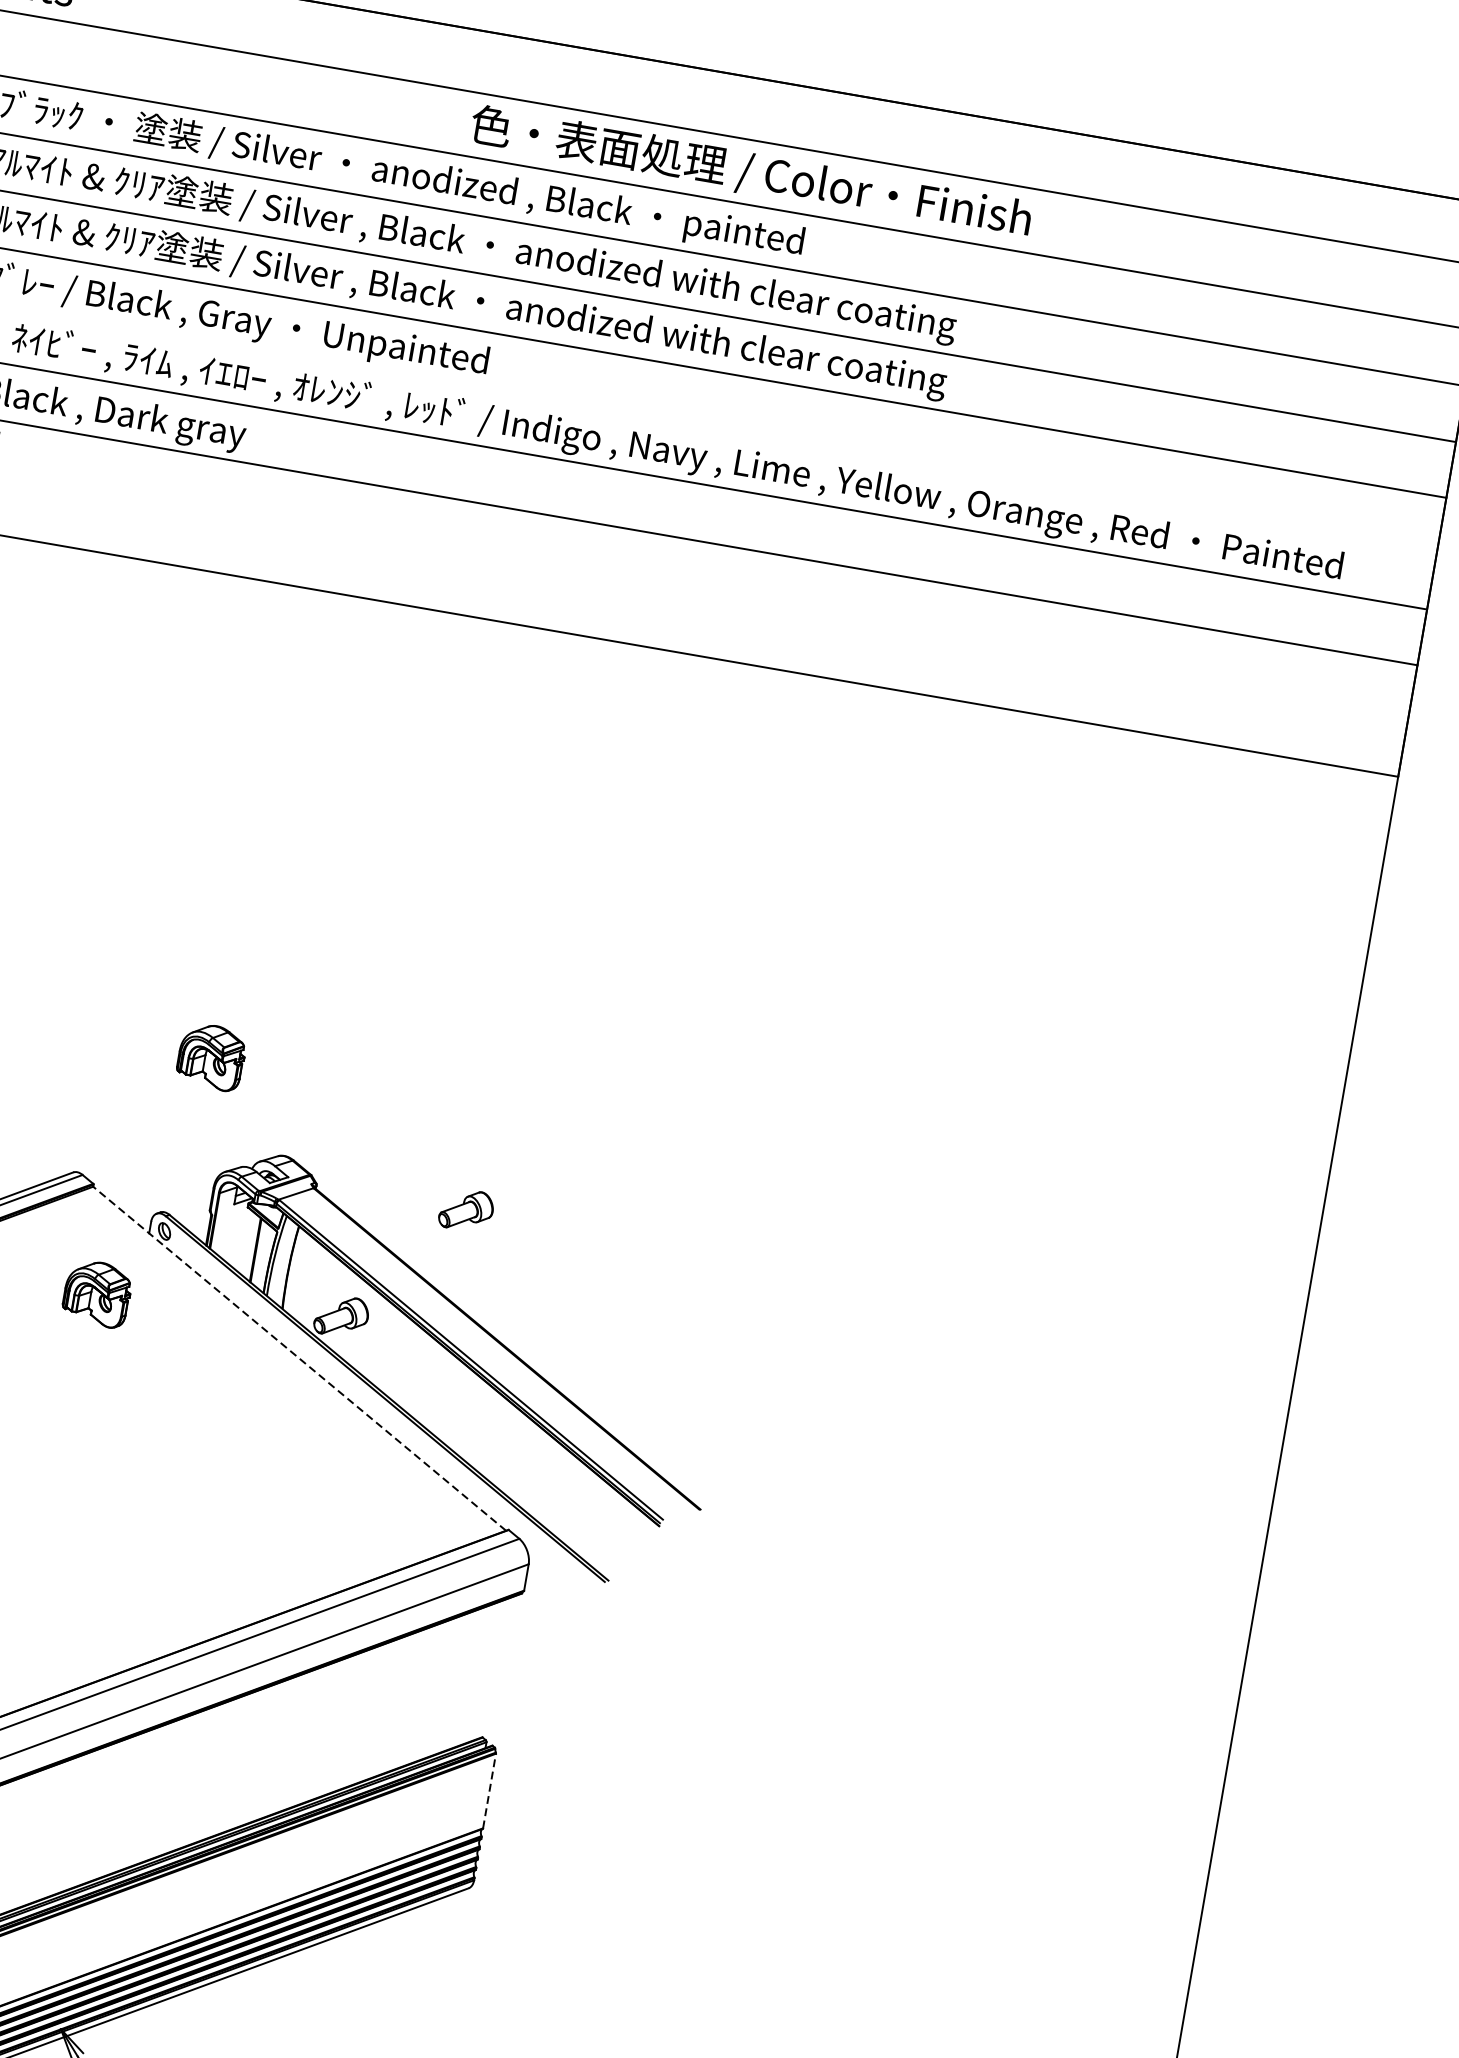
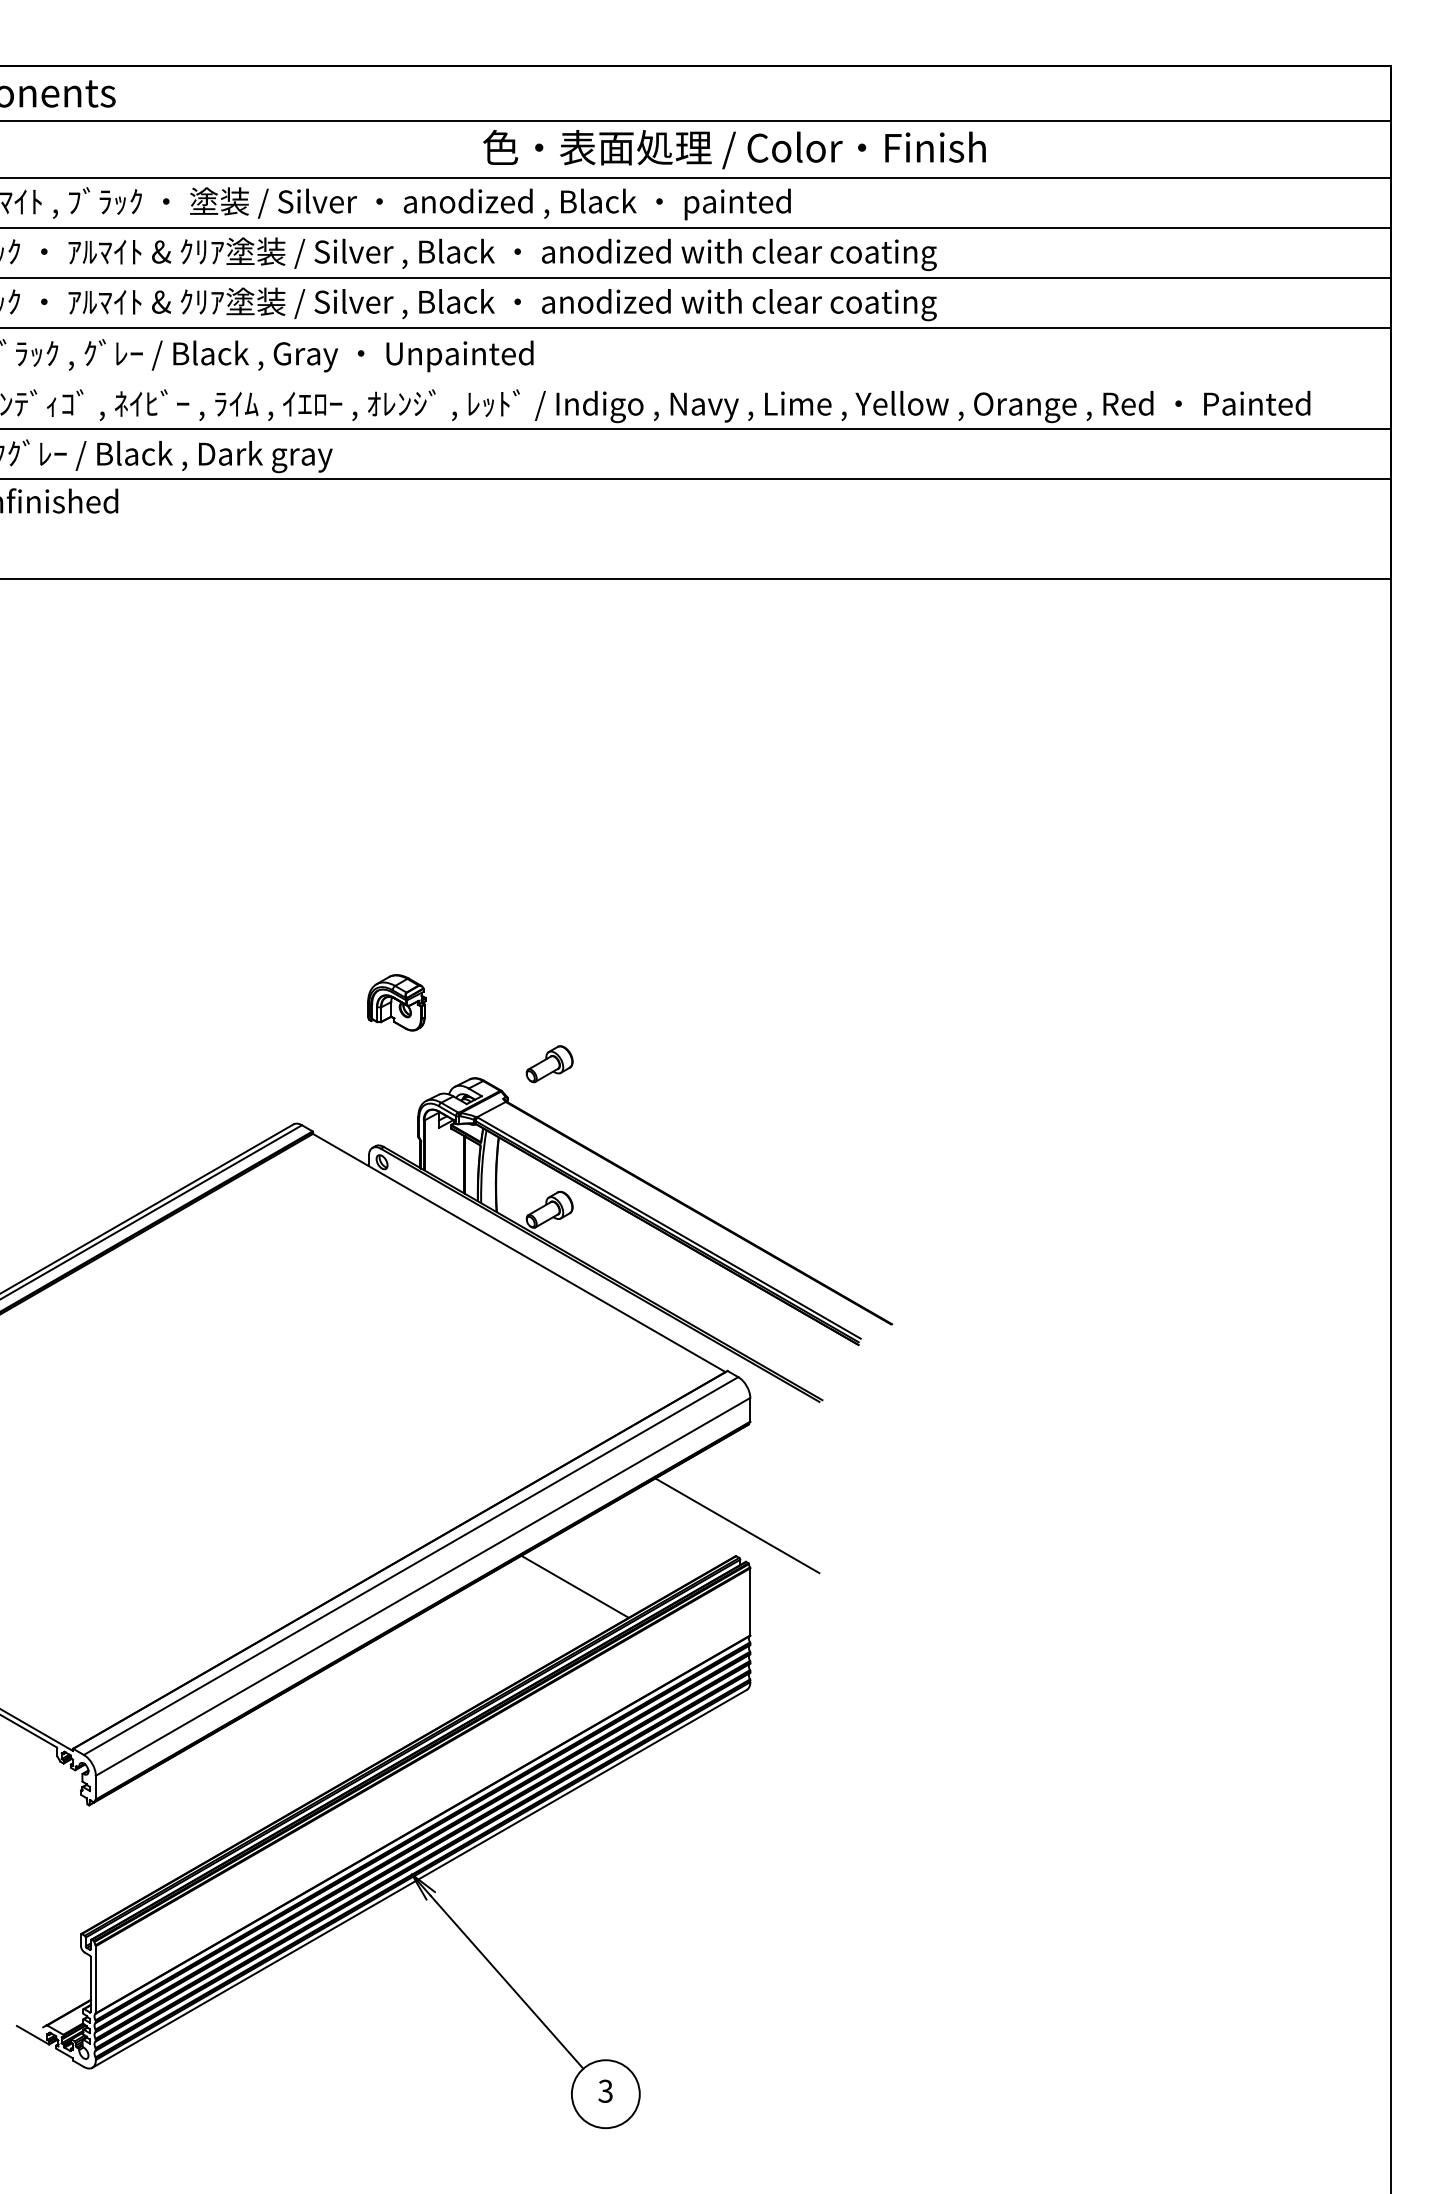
part: (466, 1210) -> (549, 1064), moved
part: (97, 1293) -> (332, 1226), removed
line: (298, 1358) -> (518, 1252), dashed -> solid
line: (489, 1703) -> (737, 1525), added
line: (297, 1740) -> (574, 1586), added
line: (489, 1790) -> (750, 1601), dashed -> solid

